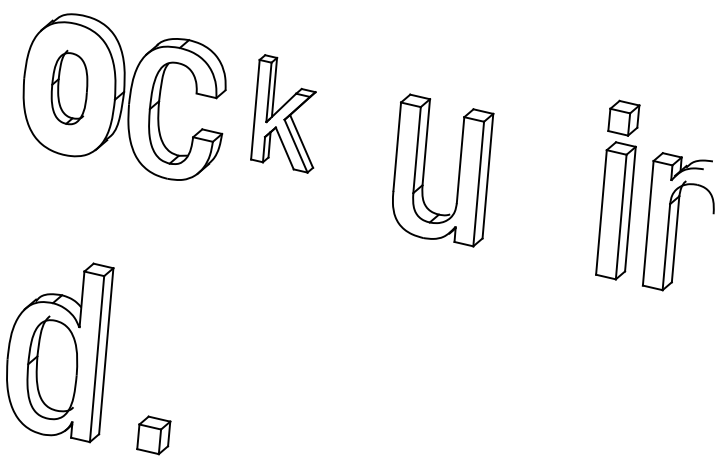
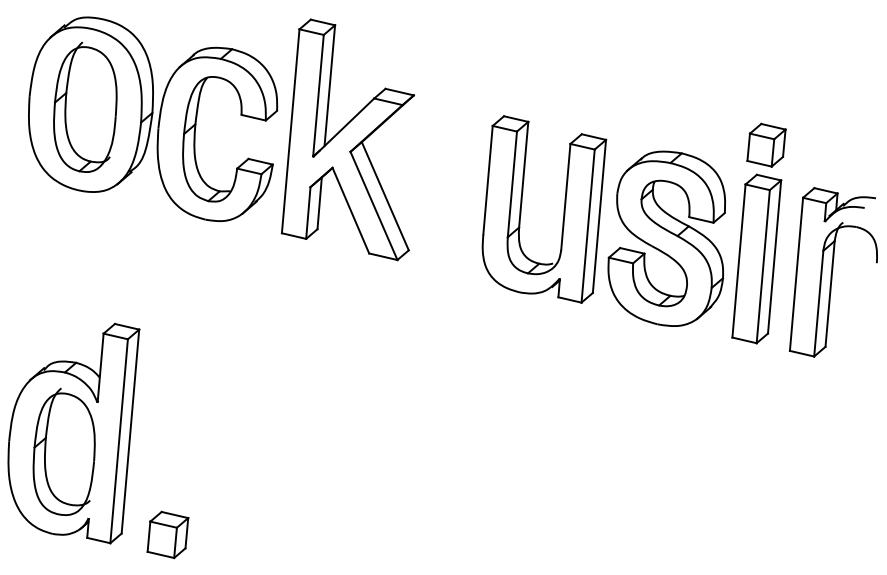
part: (69, 87) -> (85, 107), size x1.43
part: (283, 113) -> (348, 139), size x1.67
part: (542, 194) -> (666, 238), added
part: (153, 435) -> (167, 535), moved

